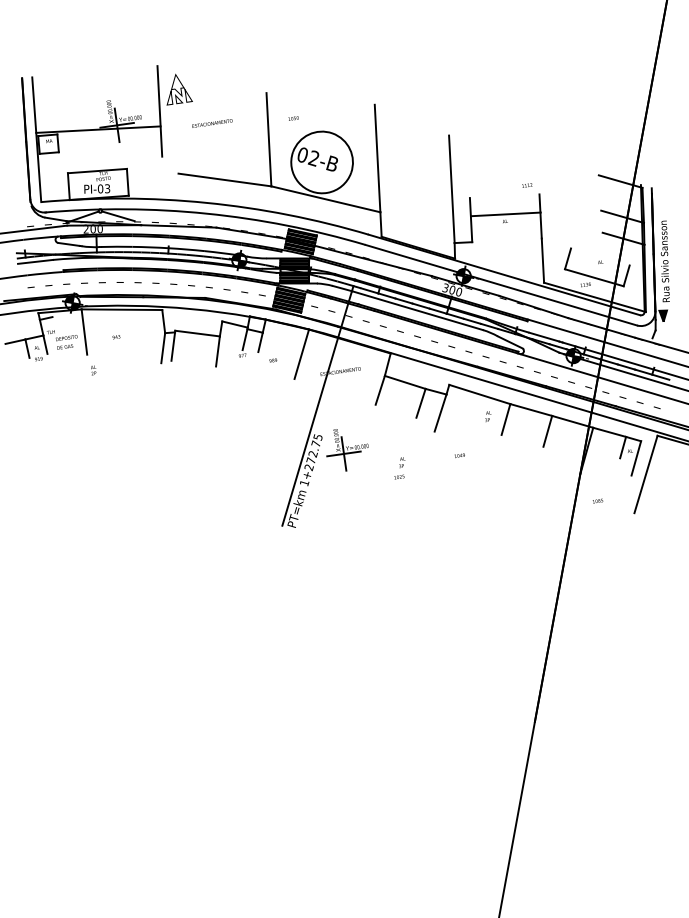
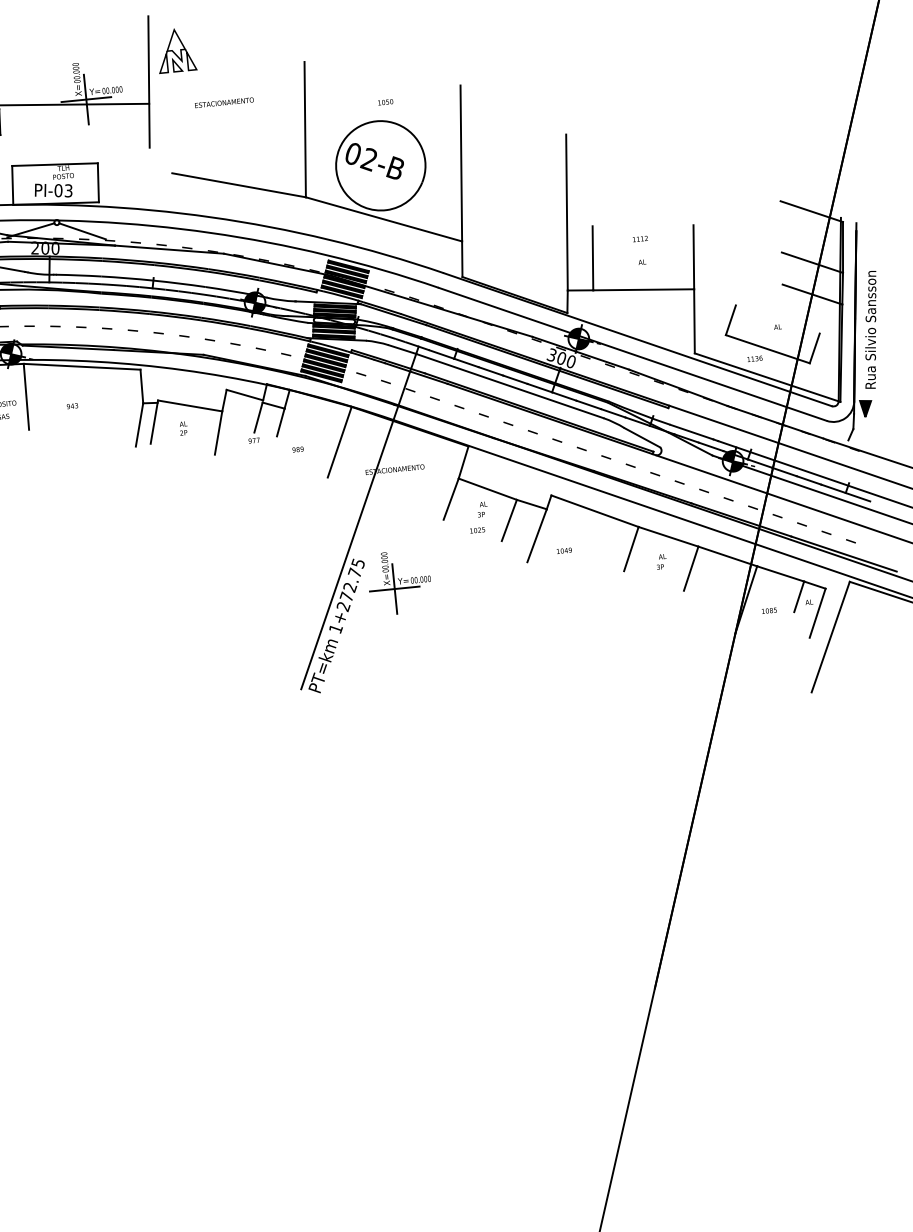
text: (293, 118) -> (385, 102), moved
text: (527, 185) -> (640, 239), moved
line: (505, 214) -> (642, 289), moved
text: (93, 370) -> (183, 428), moved
text: (488, 416) -> (662, 561), moved
text: (459, 455) -> (563, 550), moved
text: (399, 468) -> (478, 517), moved
text: (597, 500) -> (768, 609), moved

